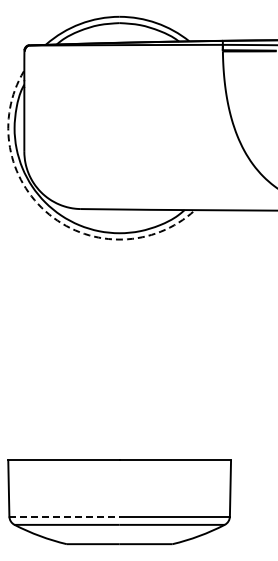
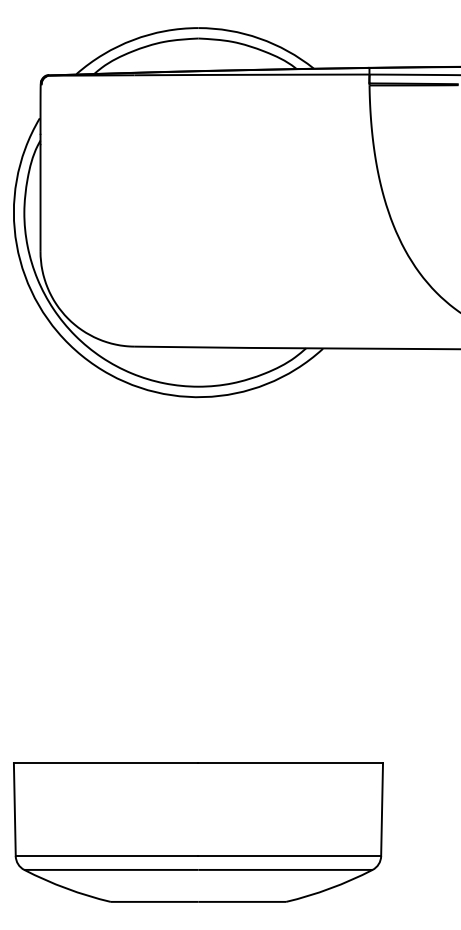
arc: (49, 214) -> (82, 355), dashed -> solid
line: (65, 516) -> (108, 856), dashed -> solid

